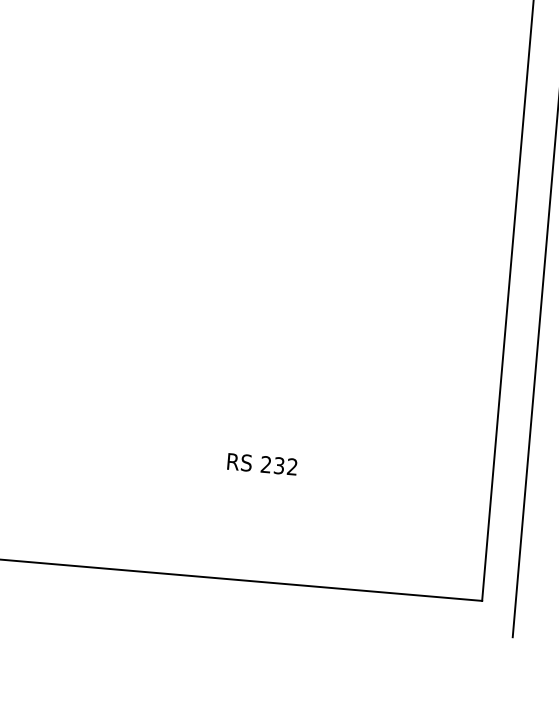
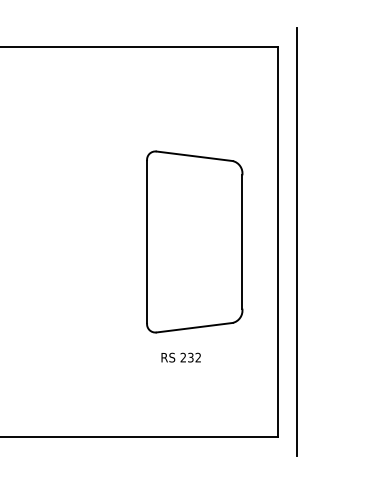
part: (364, 244) -> (194, 241), added
text: (261, 463) -> (180, 357), moved

